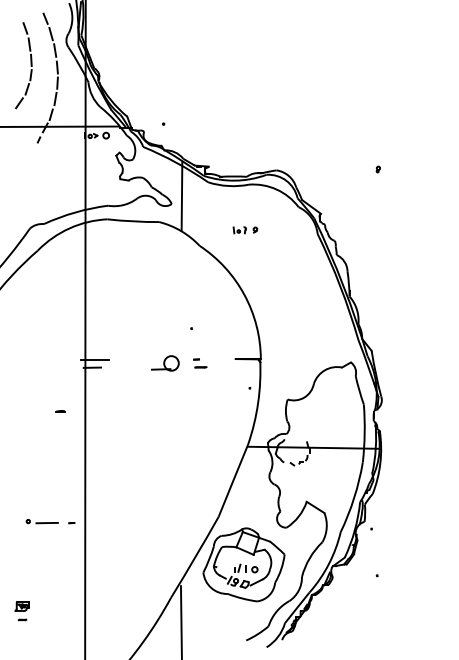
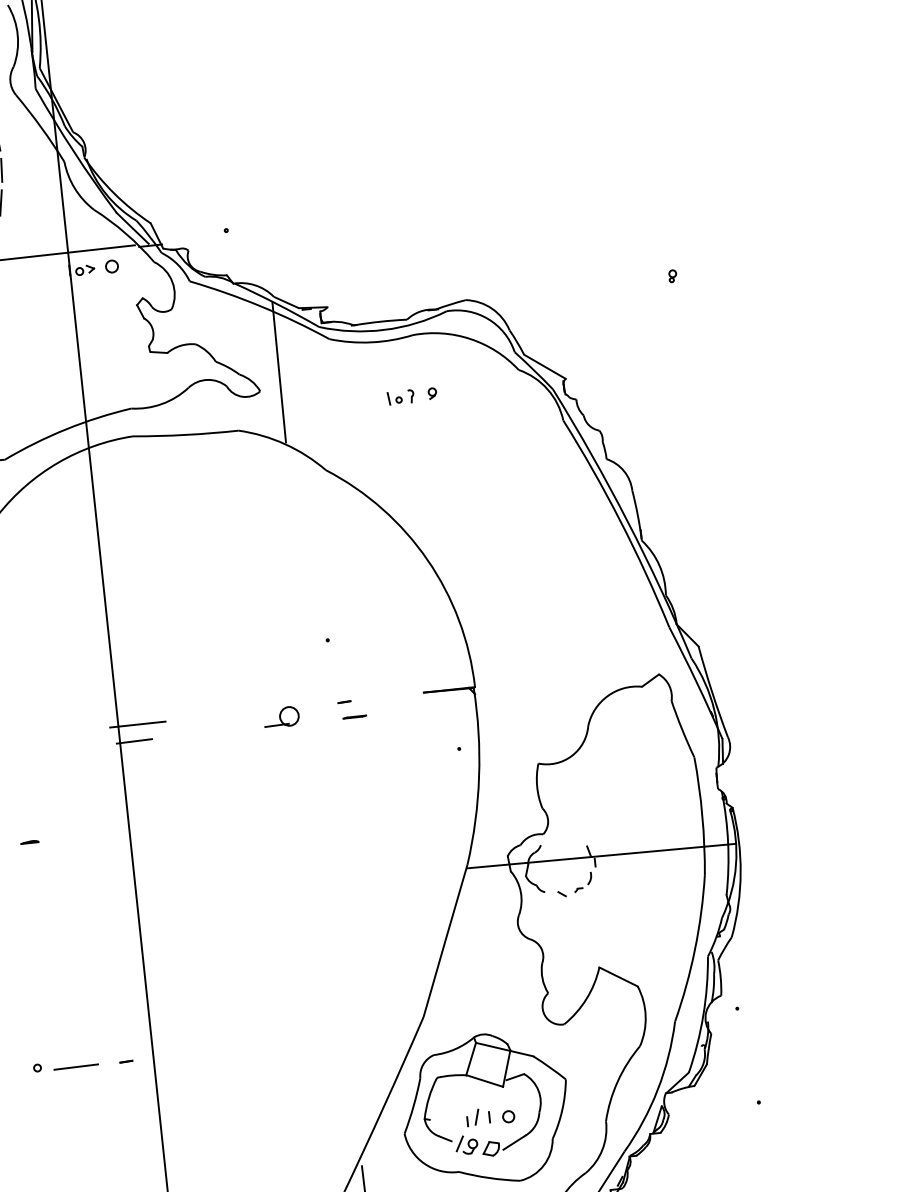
part: (245, 230) -> (412, 396), moved
part: (164, 363) -> (280, 717), size x0.62
part: (60, 411) -> (30, 842), moved

